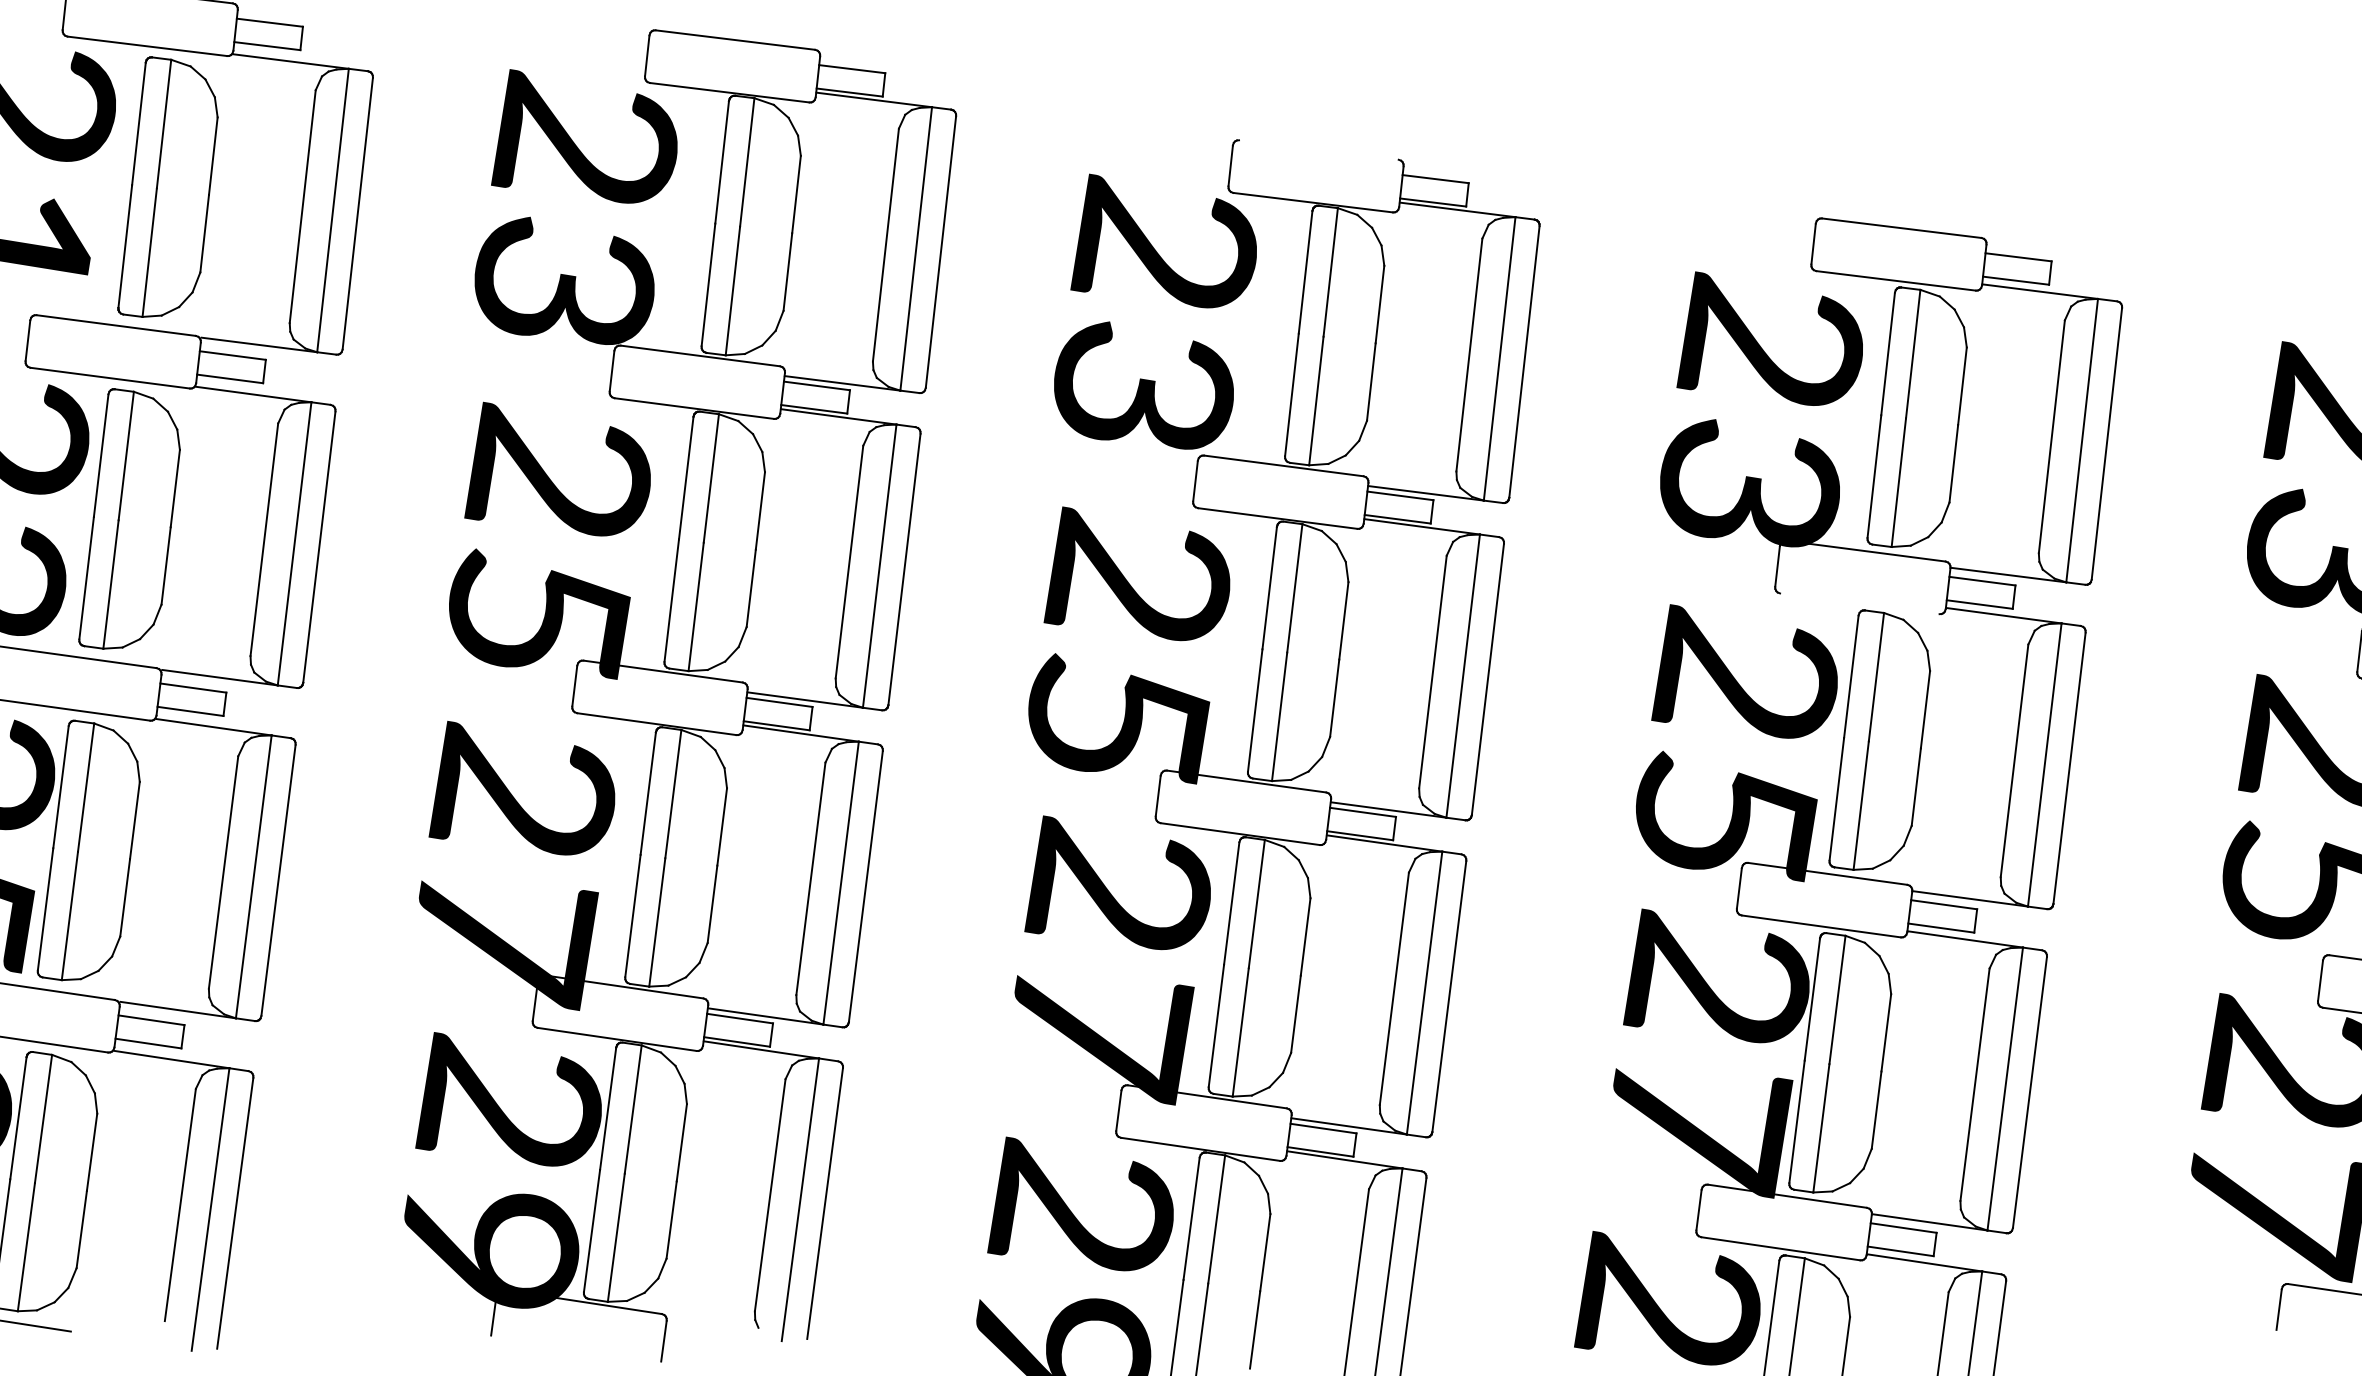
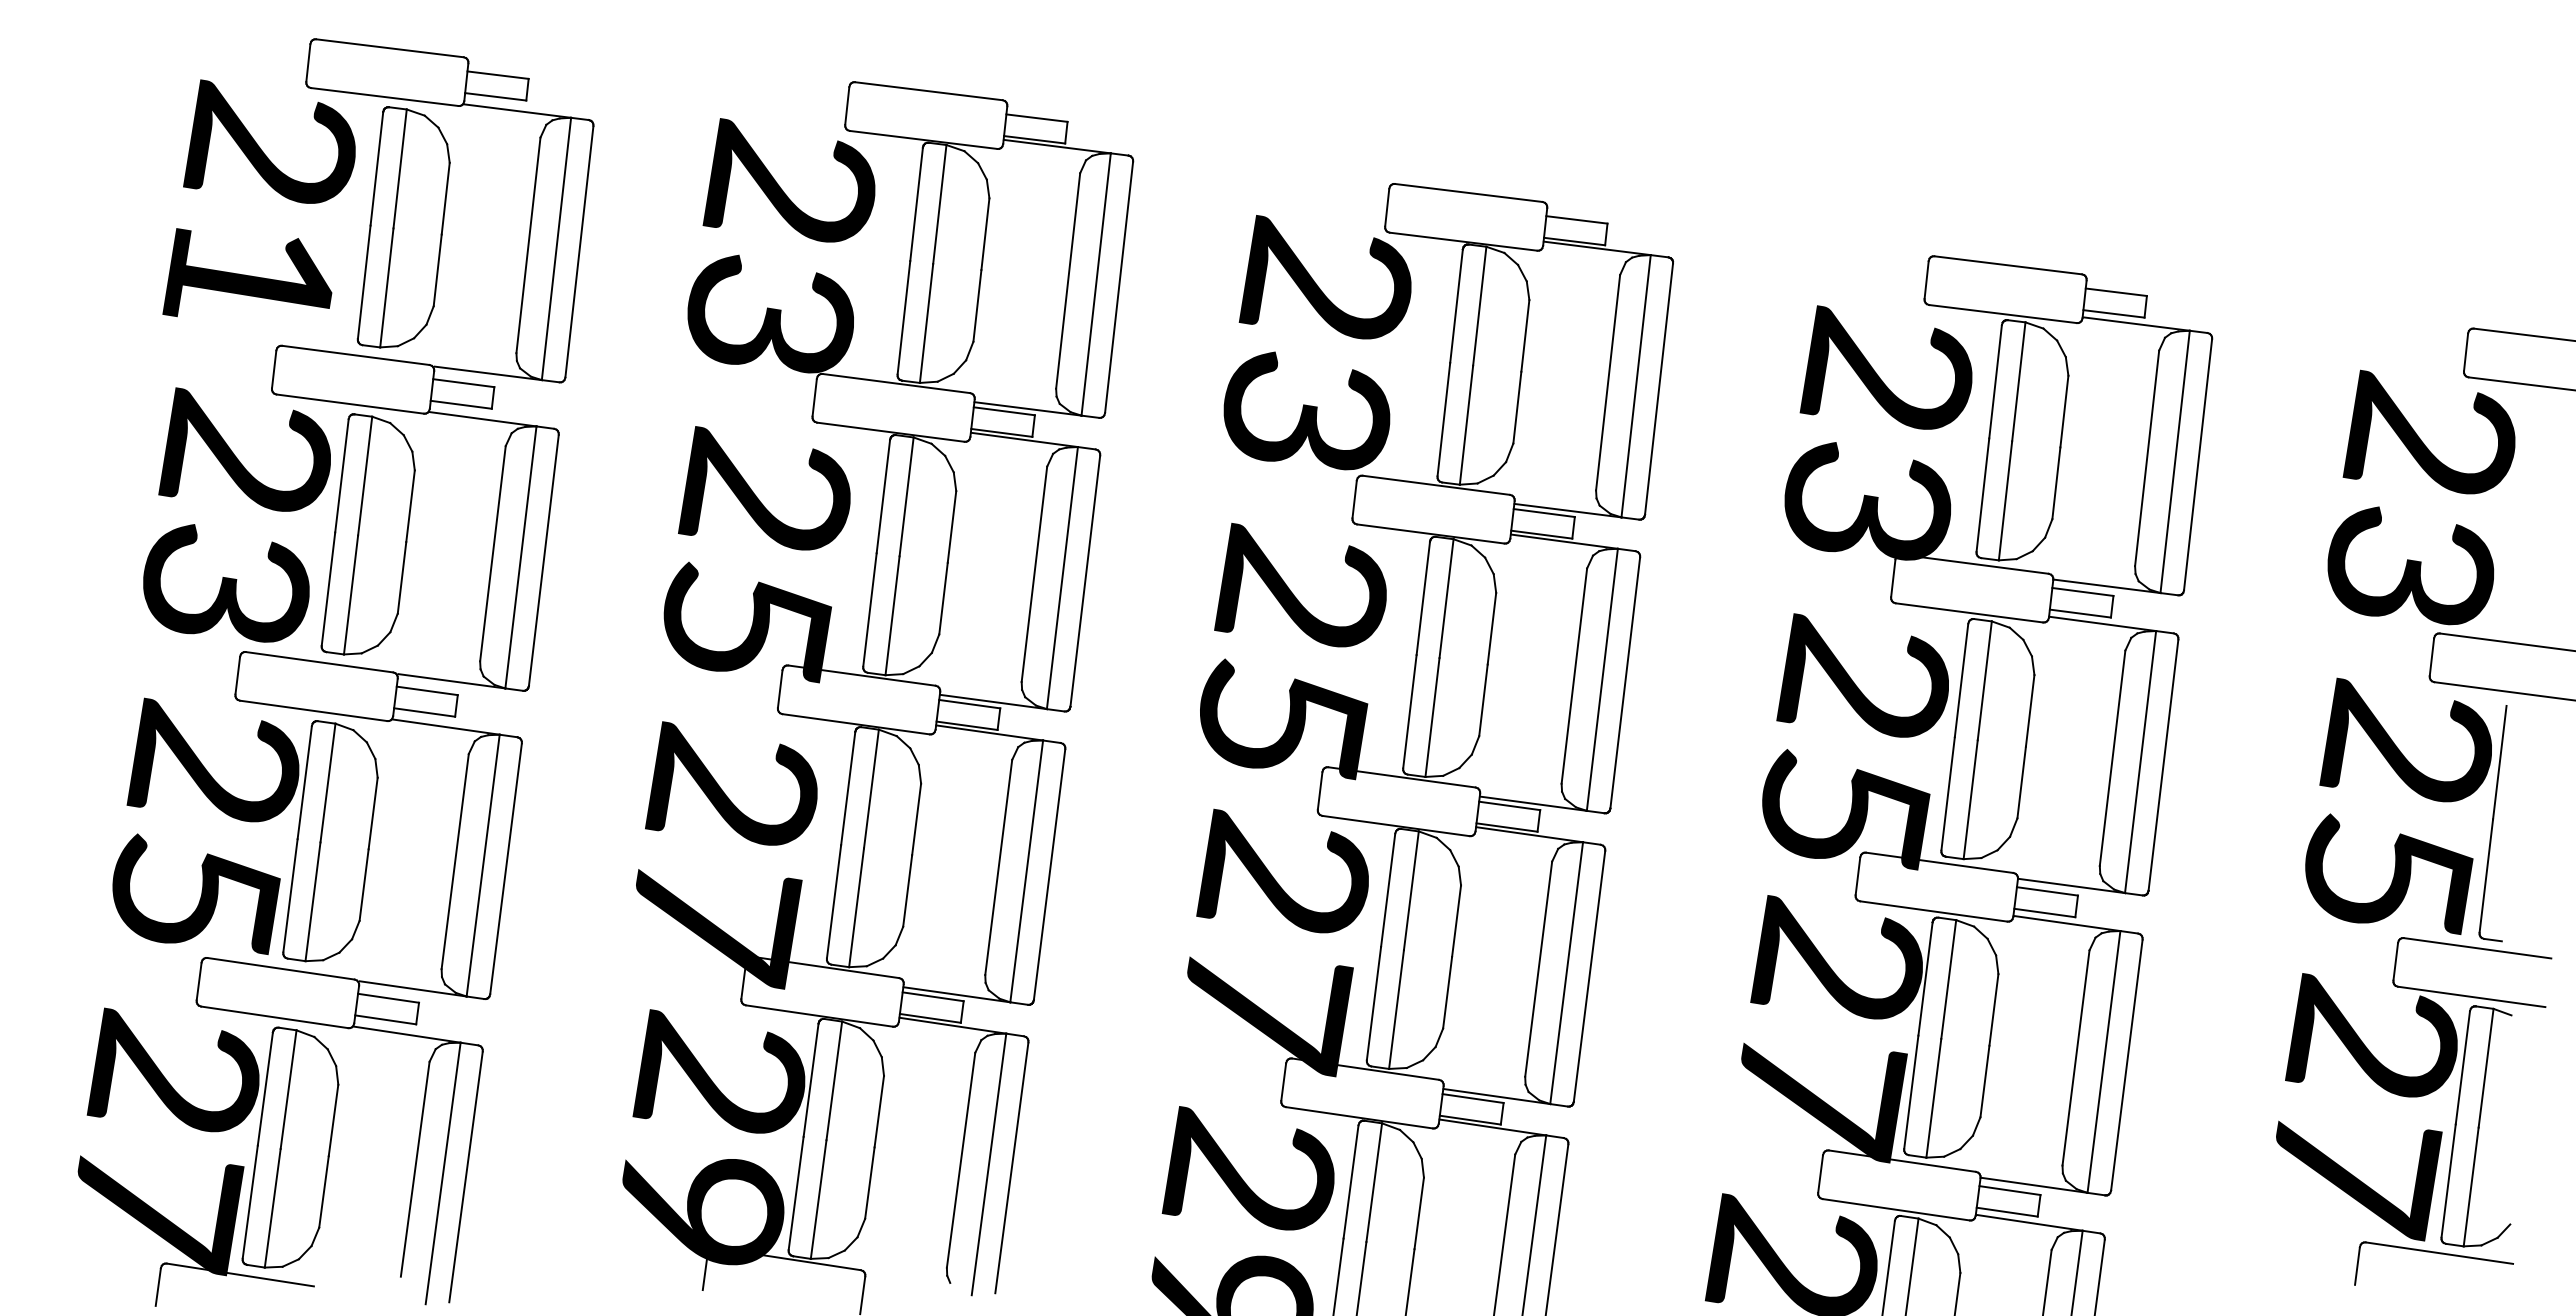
line: (1318, 149) -> (1468, 192), added
line: (1859, 603) -> (1969, 612), added

